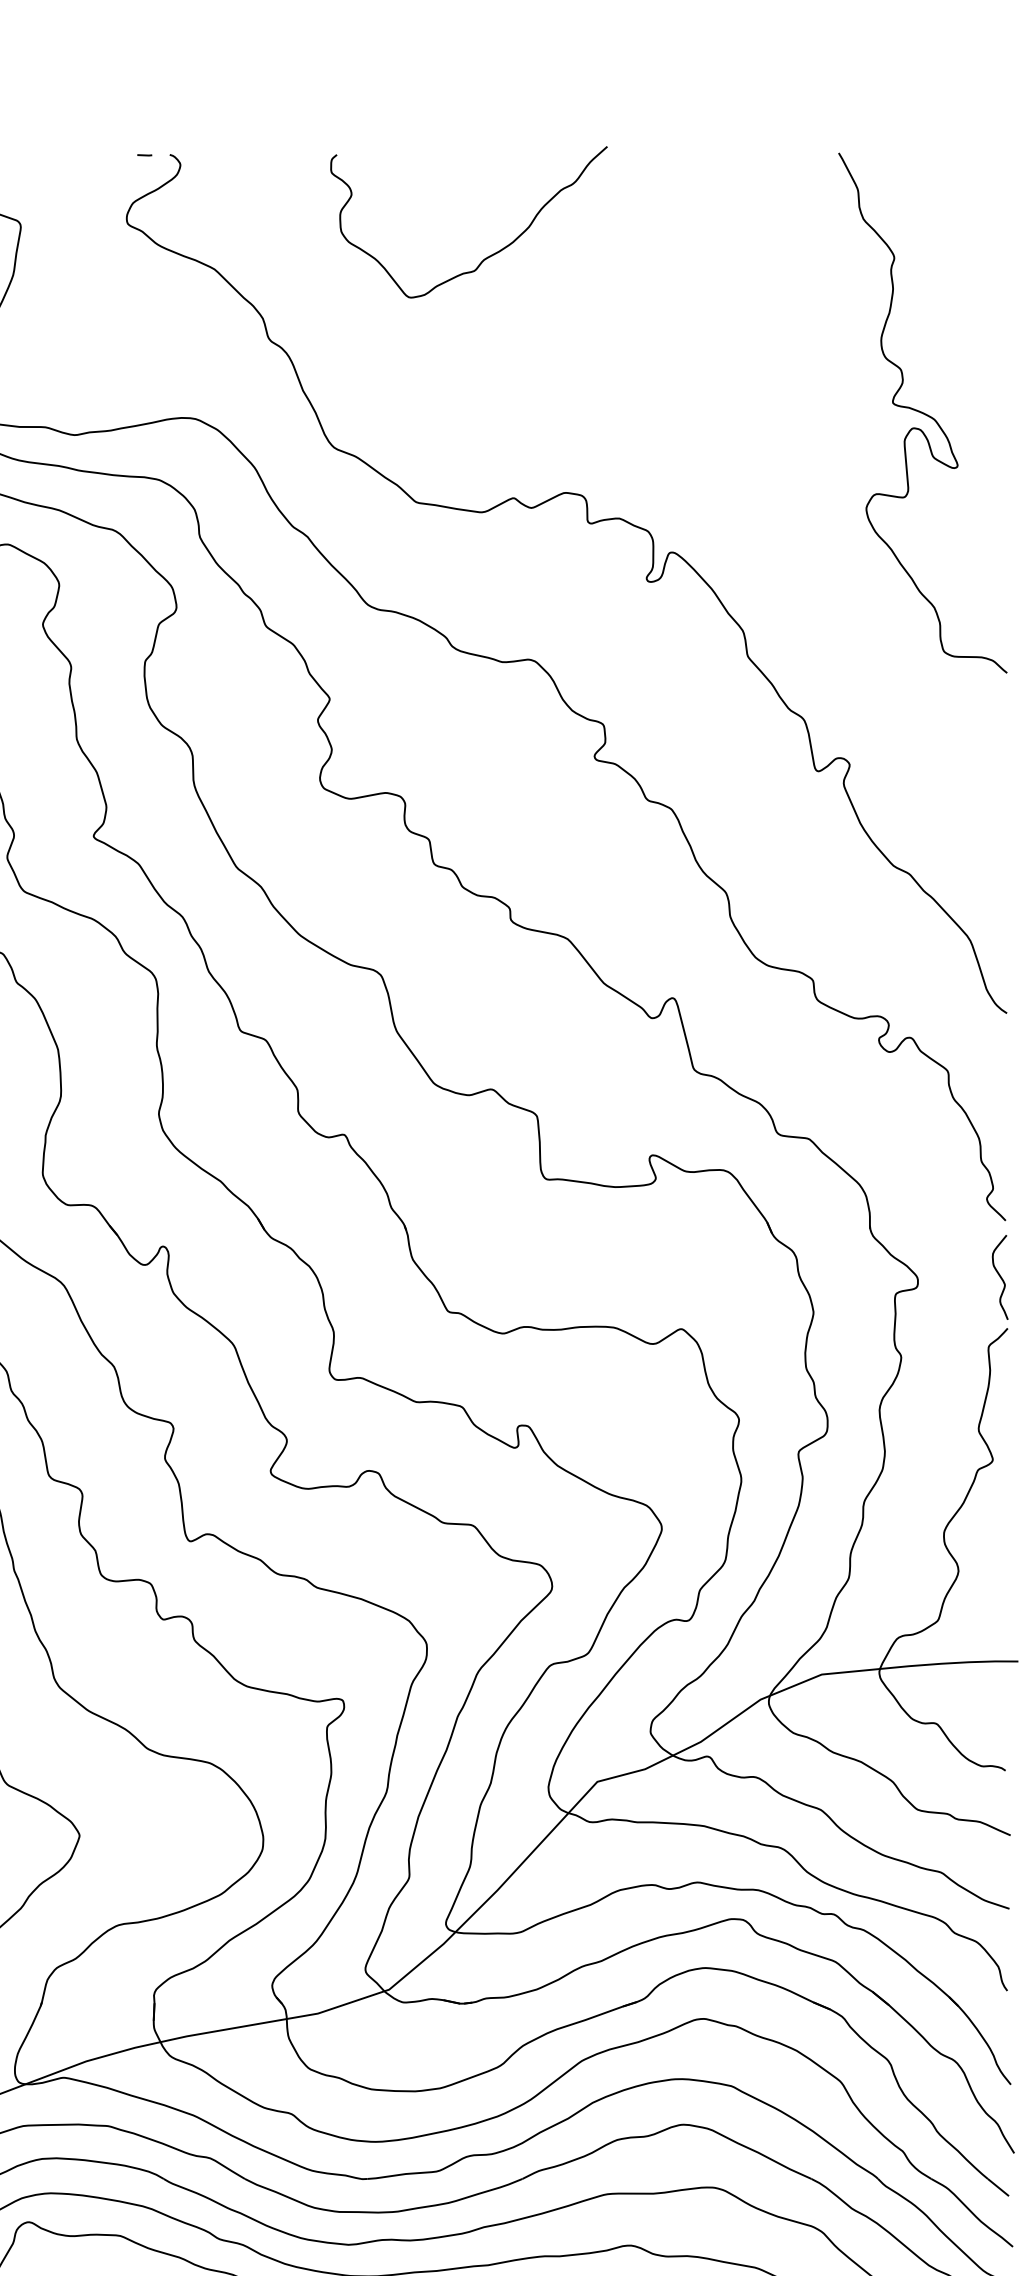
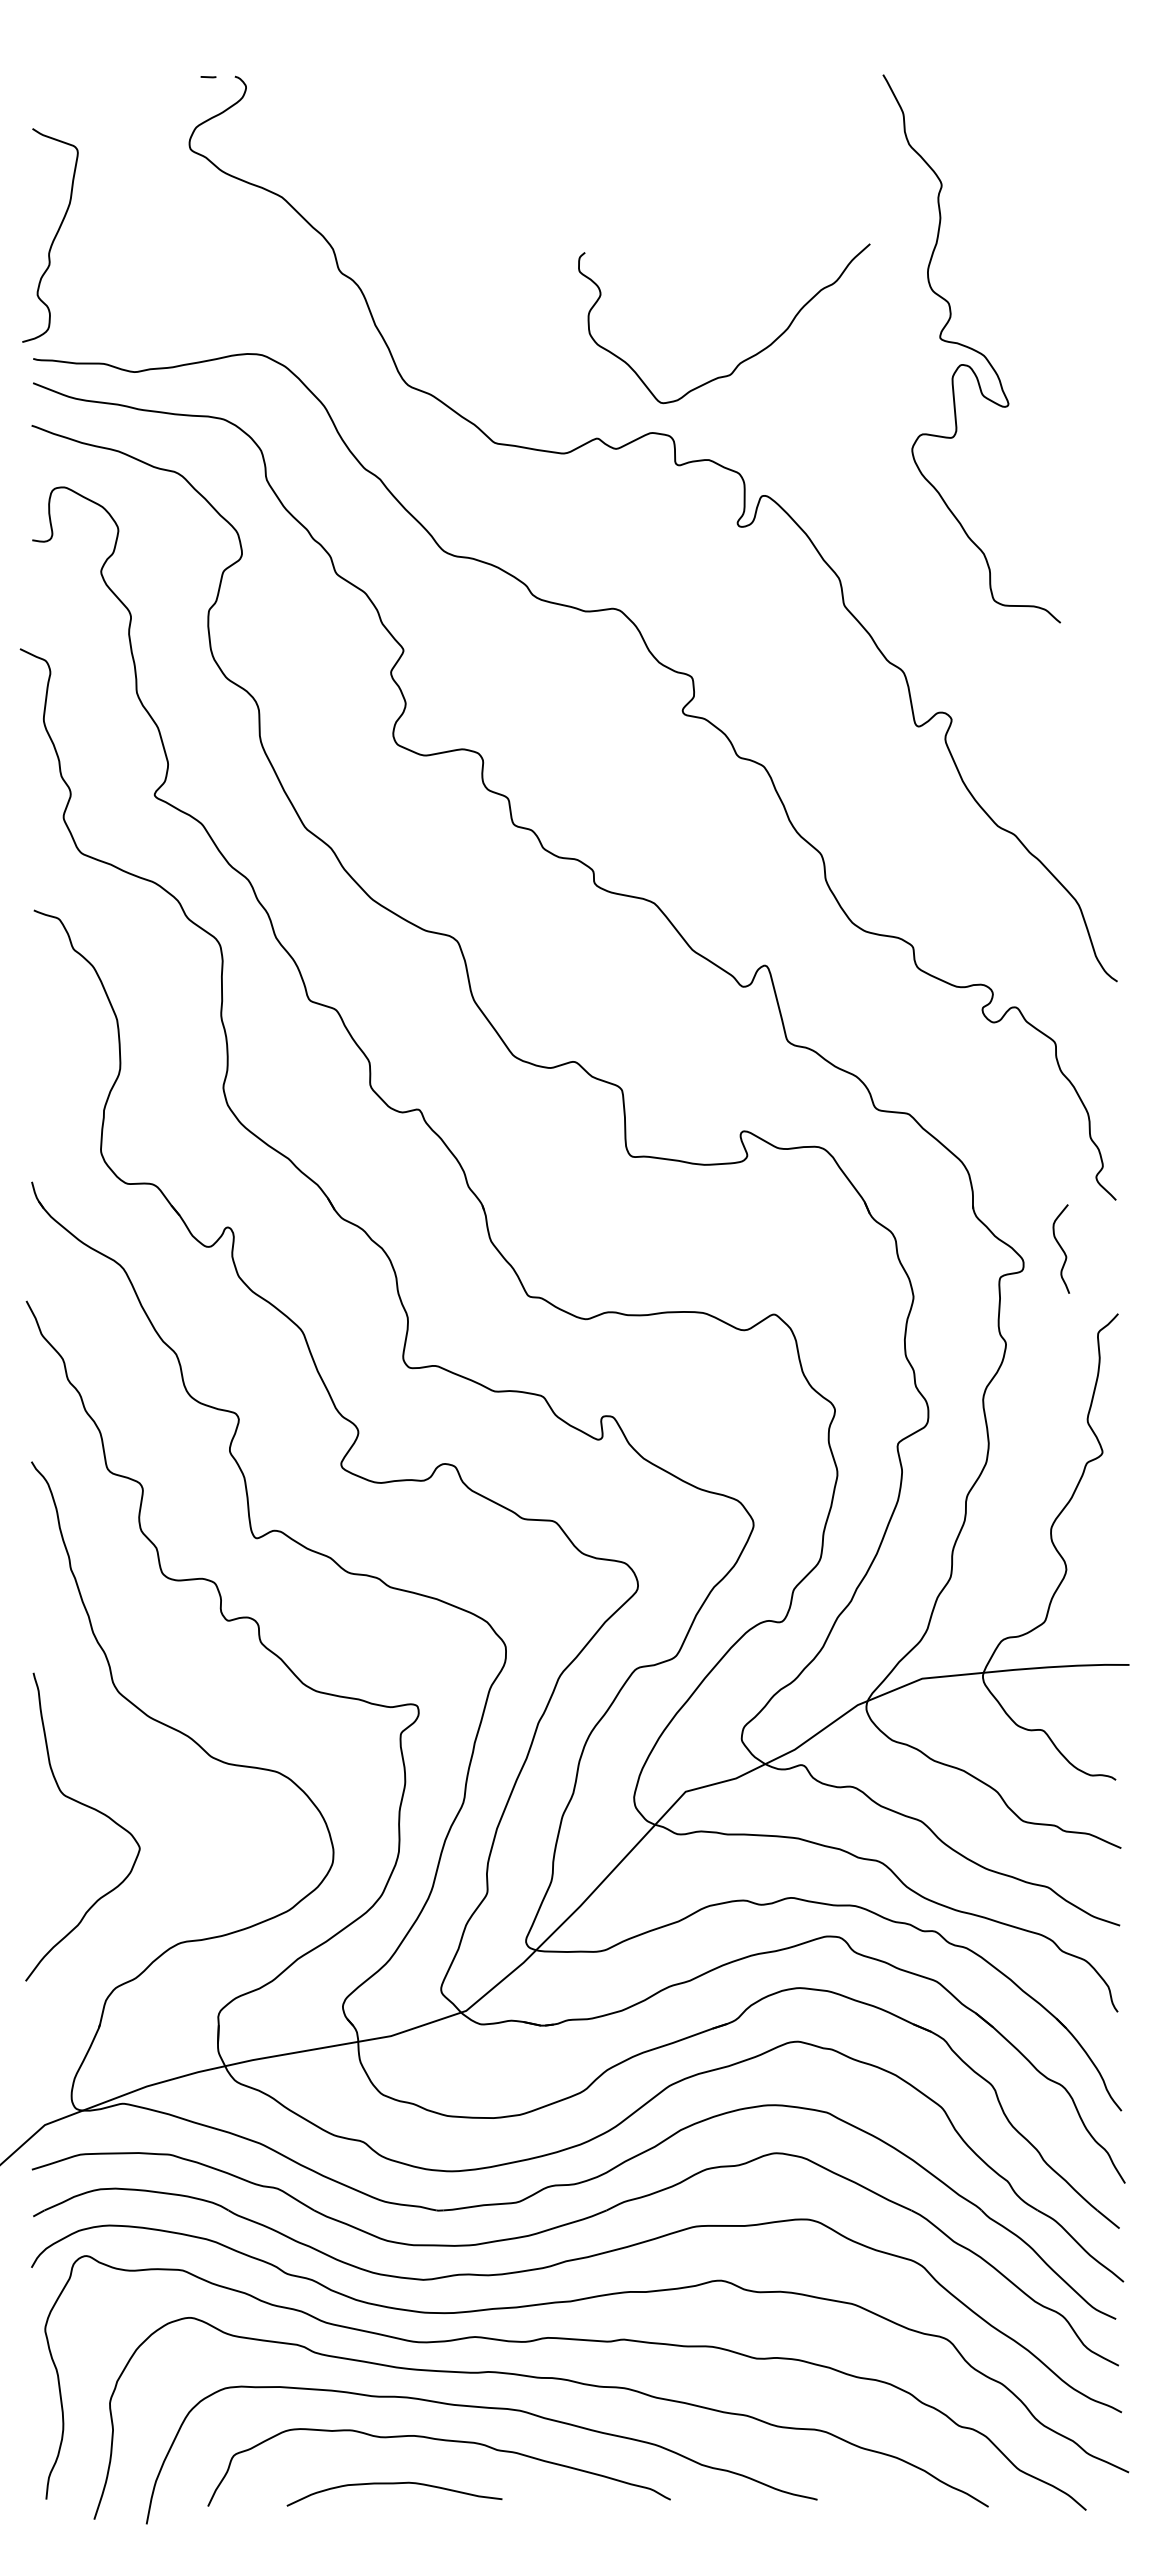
curve: (486, 257) -> (742, 360), moved
curve: (922, 412) -> (971, 348), moved
curve: (1000, 1276) -> (1061, 1248), moved

